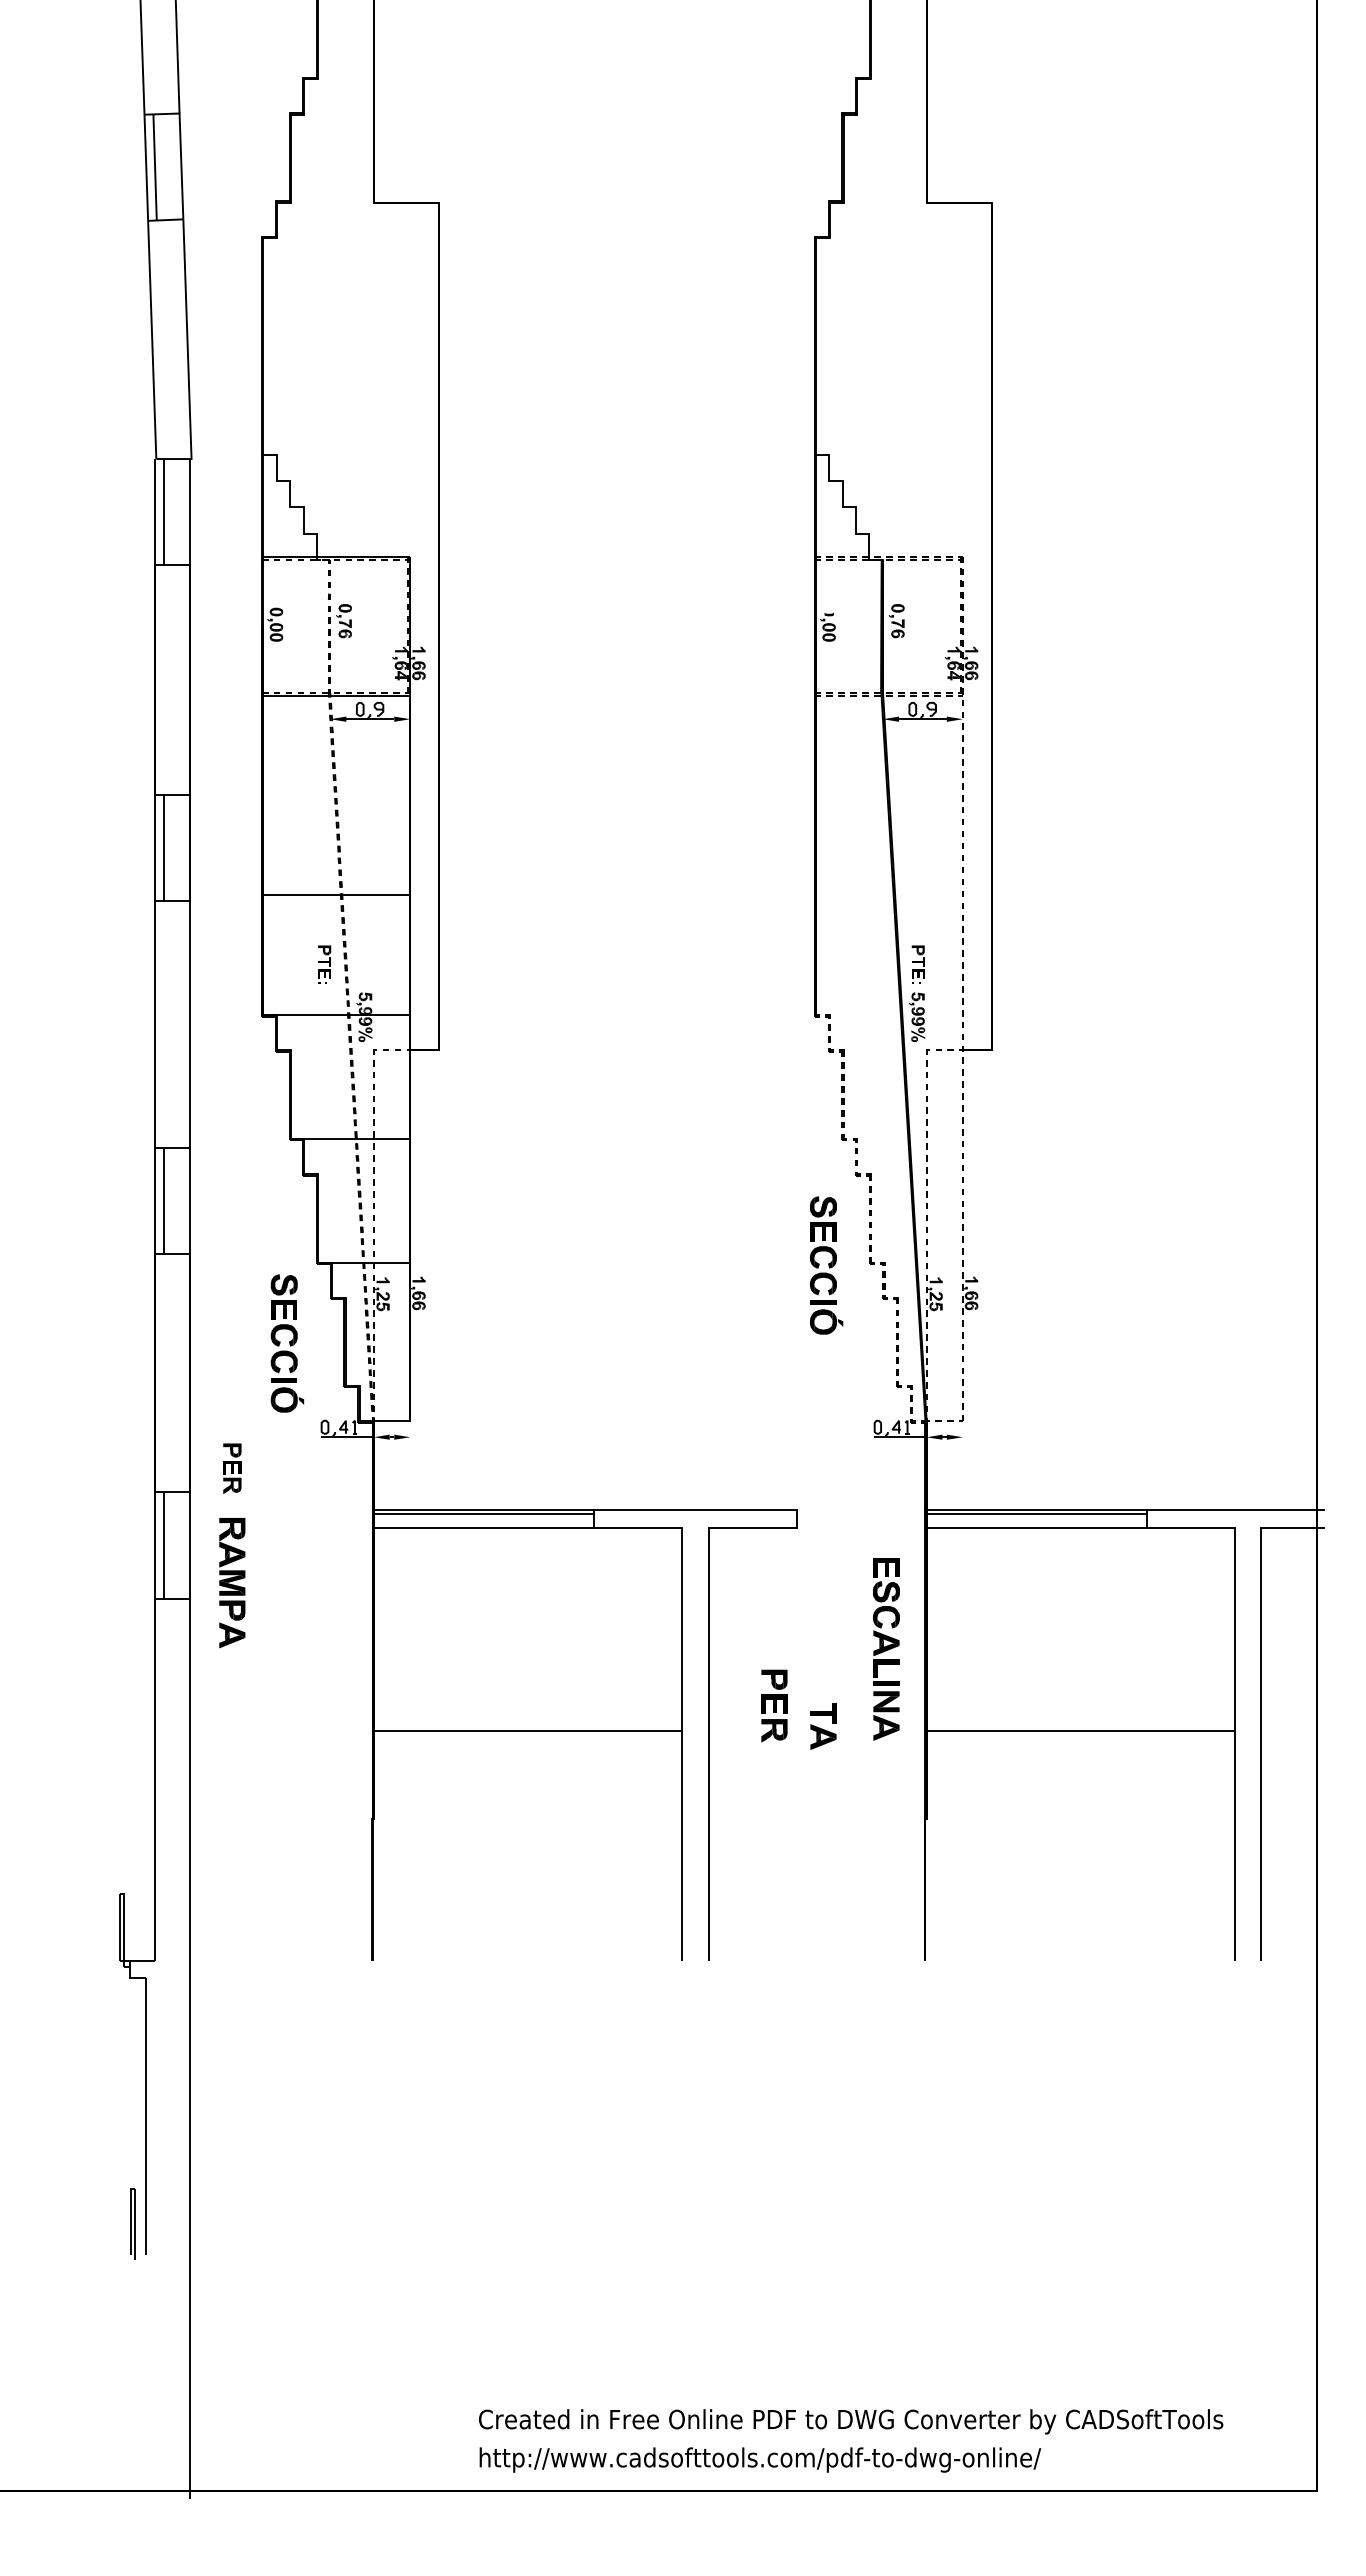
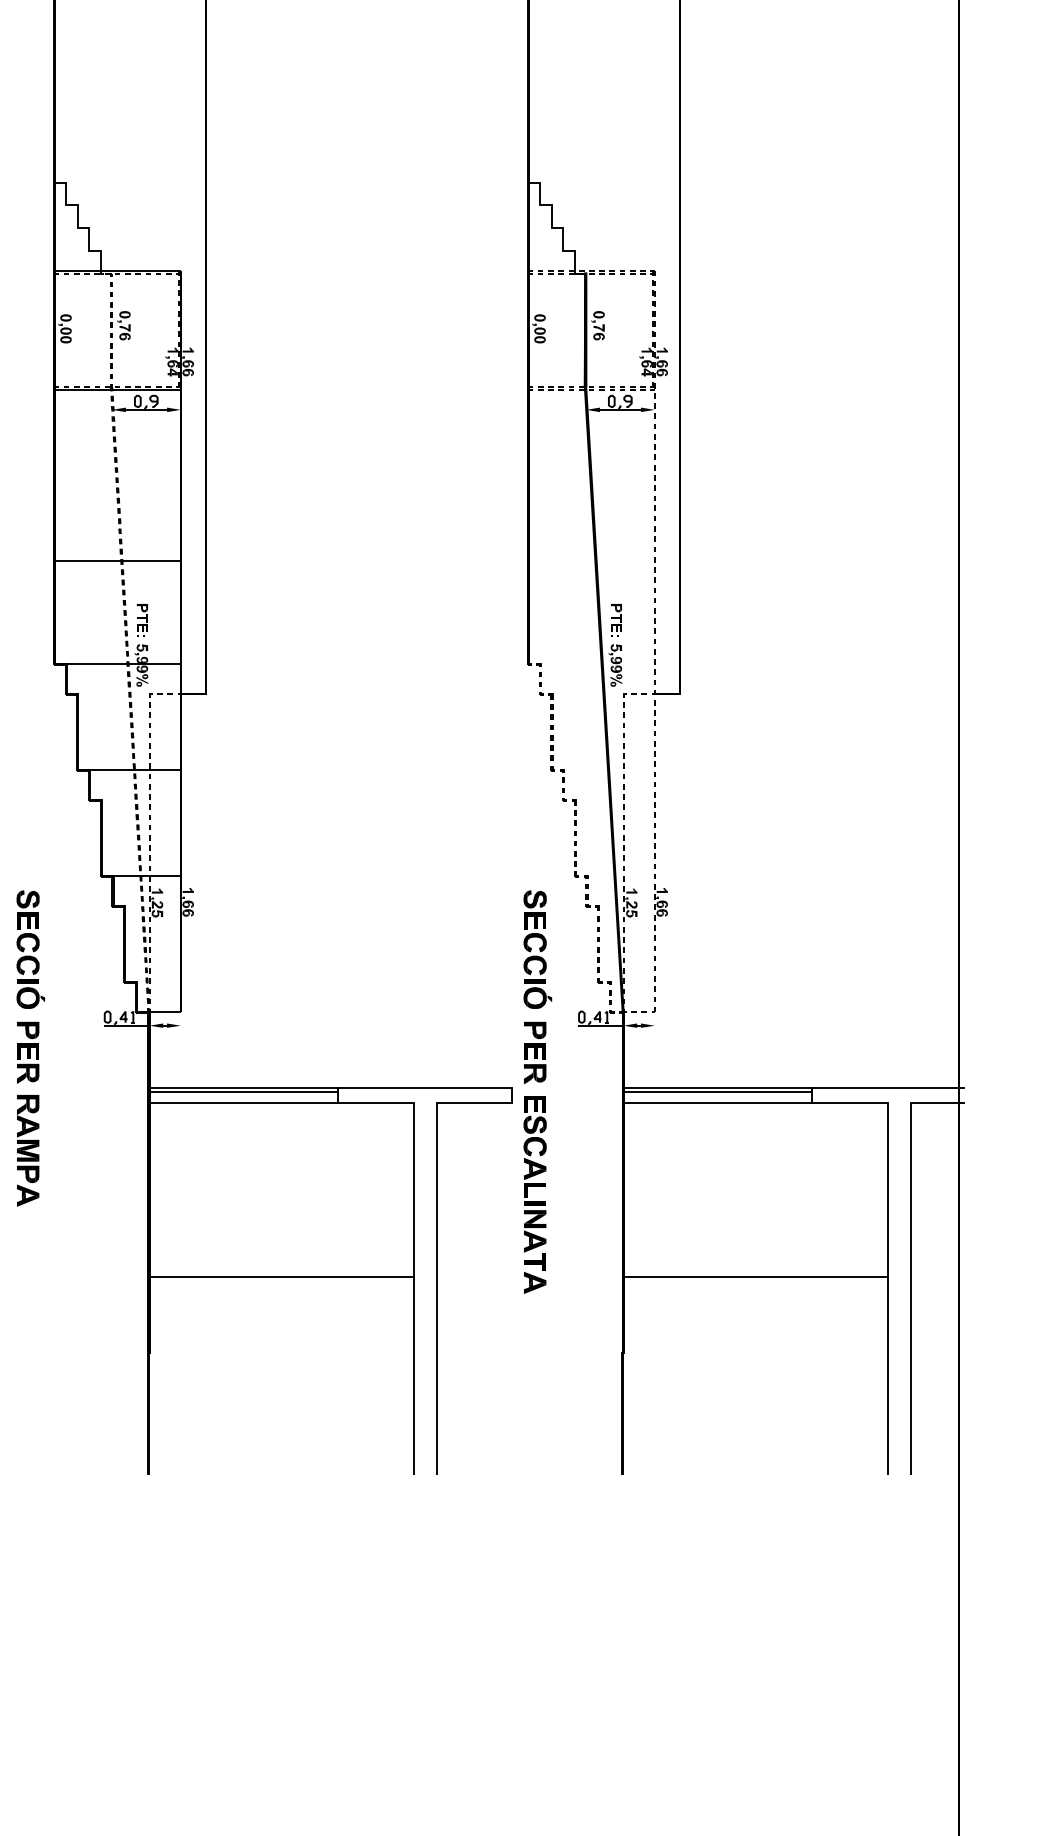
fill: (828, 611) -> (539, 317), added
part: (324, 964) -> (142, 620), moved
part: (826, 1265) -> (537, 949), moved
part: (287, 1343) -> (30, 949), moved
part: (232, 1468) -> (28, 1052), size x1.43
part: (886, 1649) -> (535, 1174), moved
part: (774, 1705) -> (535, 1052), moved

